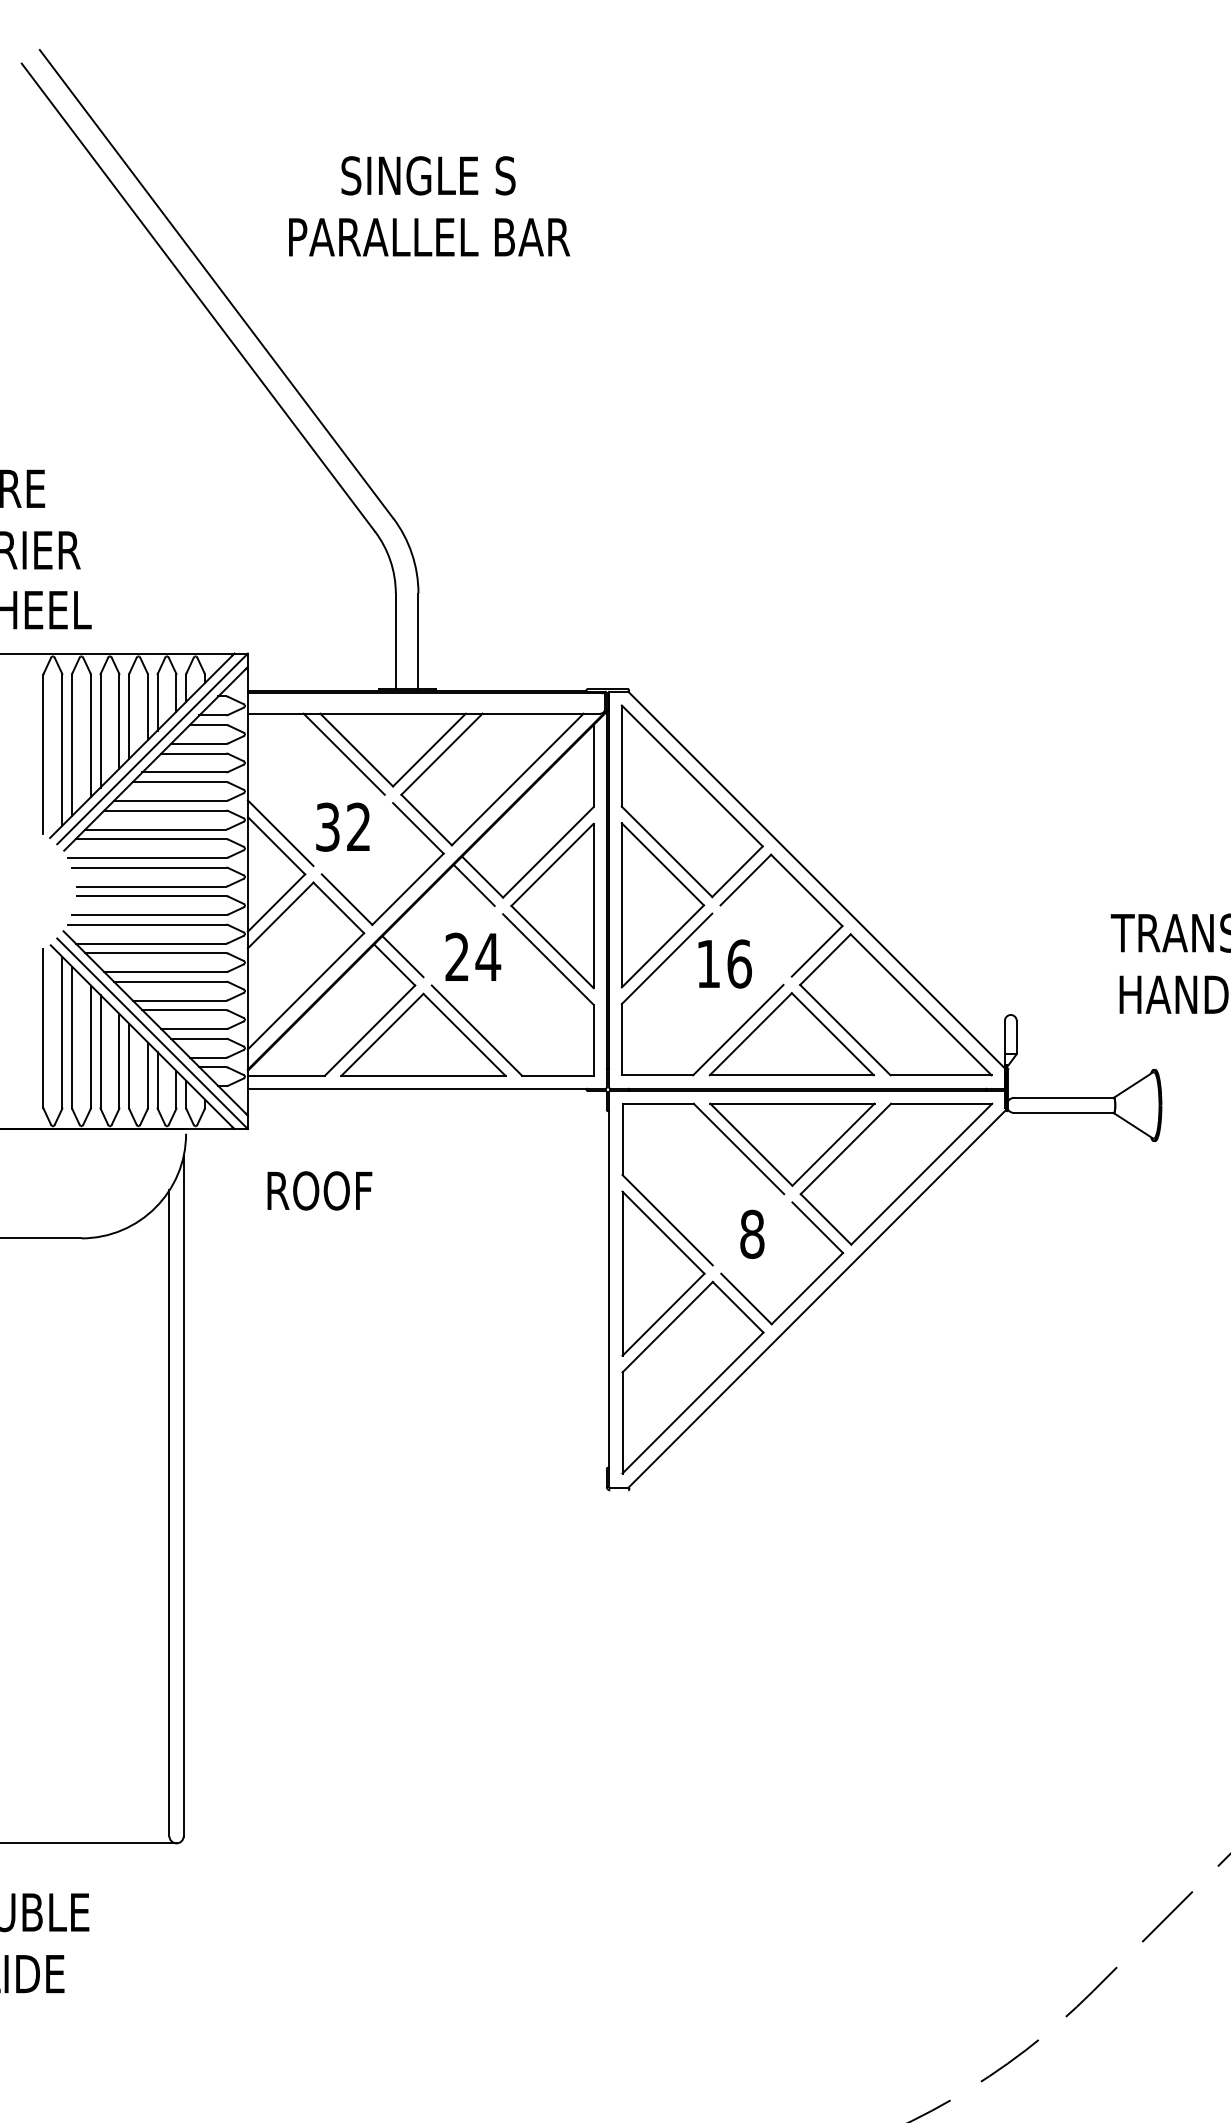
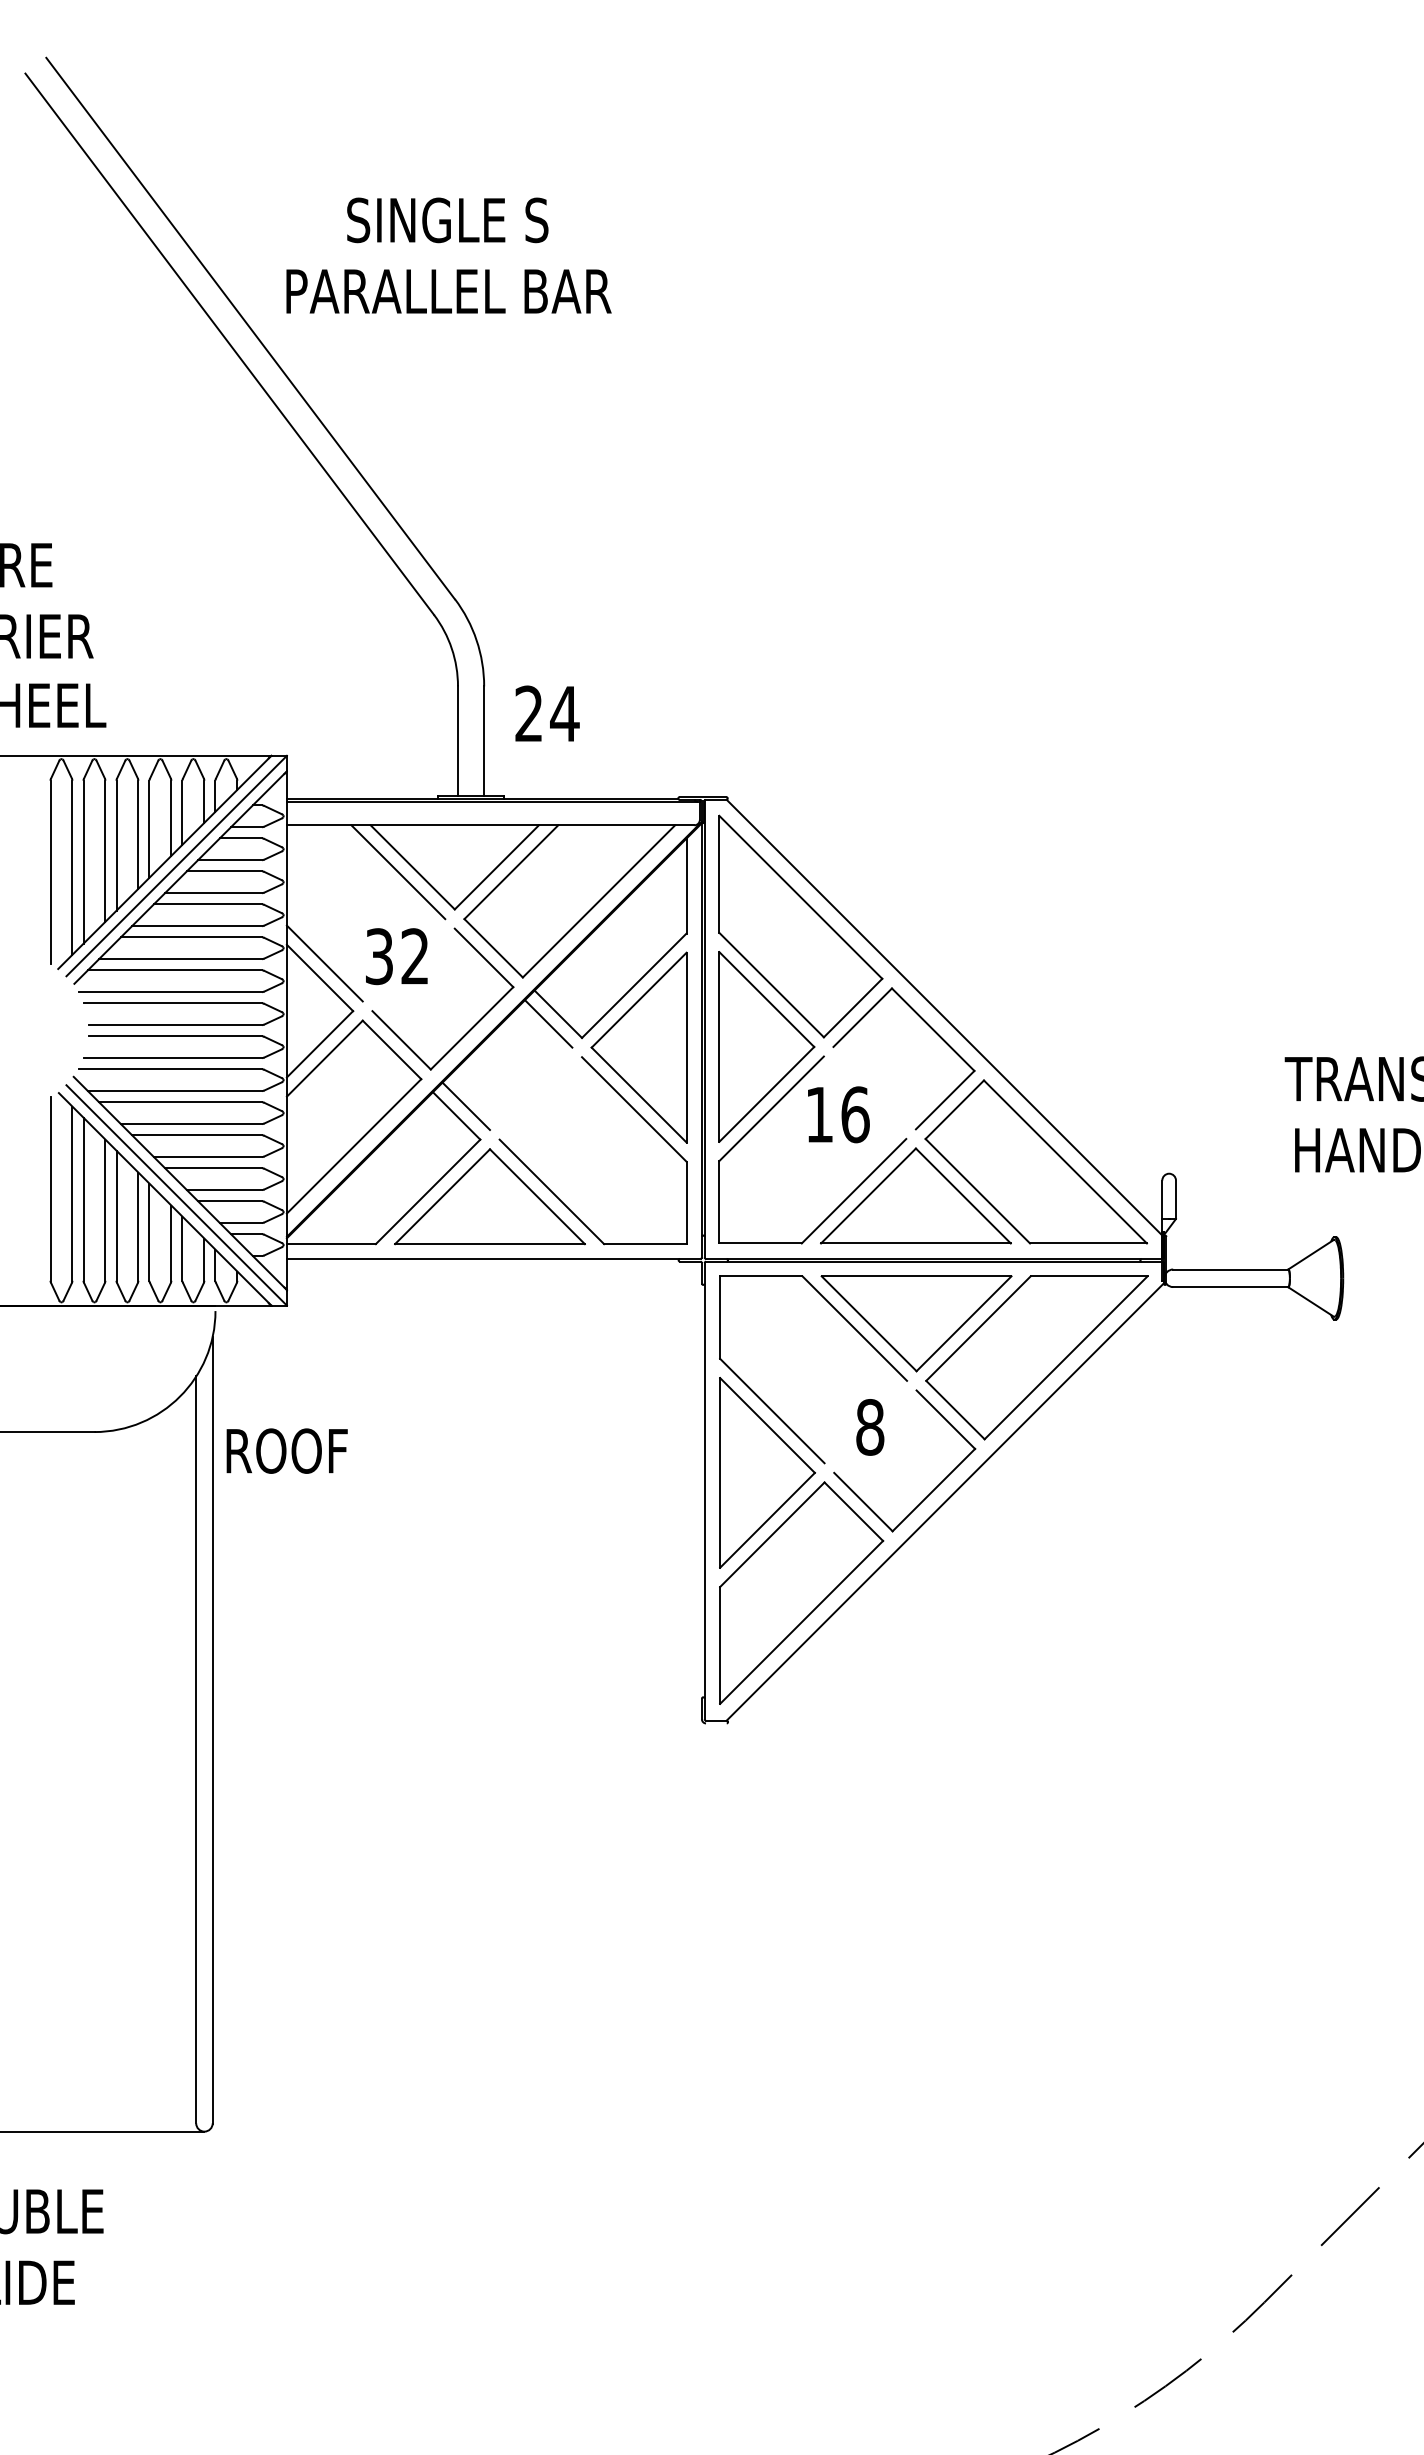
text: (429, 206) -> (448, 255), moved
text: (473, 956) -> (547, 713), moved
text: (319, 1190) -> (286, 1450), moved

